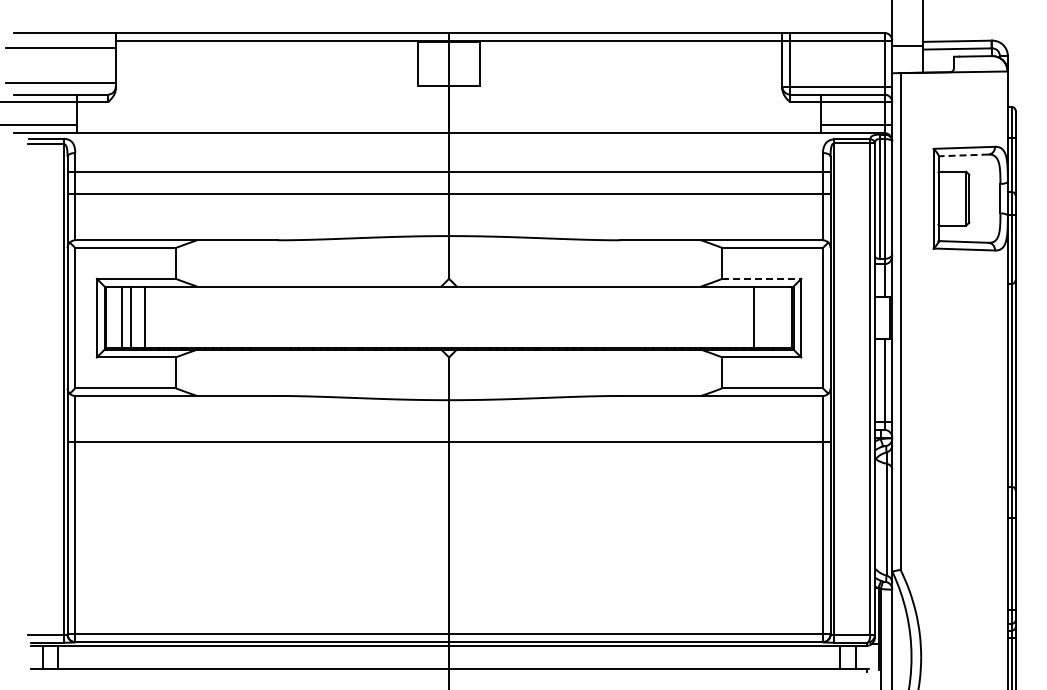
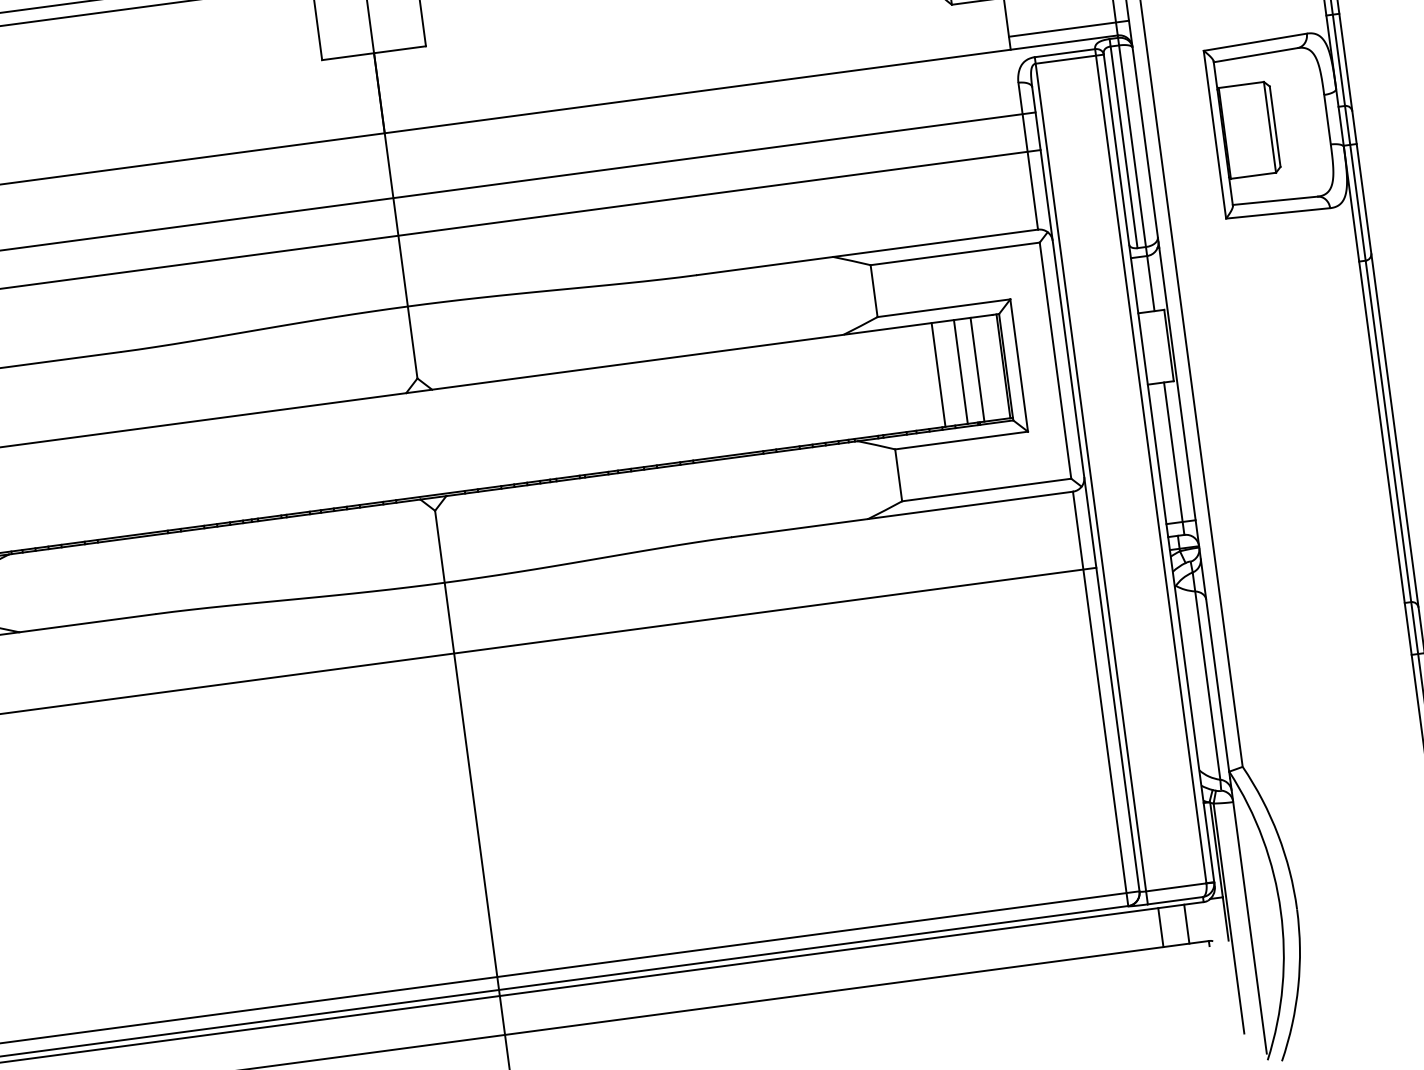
line: (963, 155) -> (1255, 55), dashed -> solid
line: (762, 278) -> (944, 307), dashed -> solid
line: (766, 317) -> (960, 372), added
line: (776, 317) -> (977, 370), added

